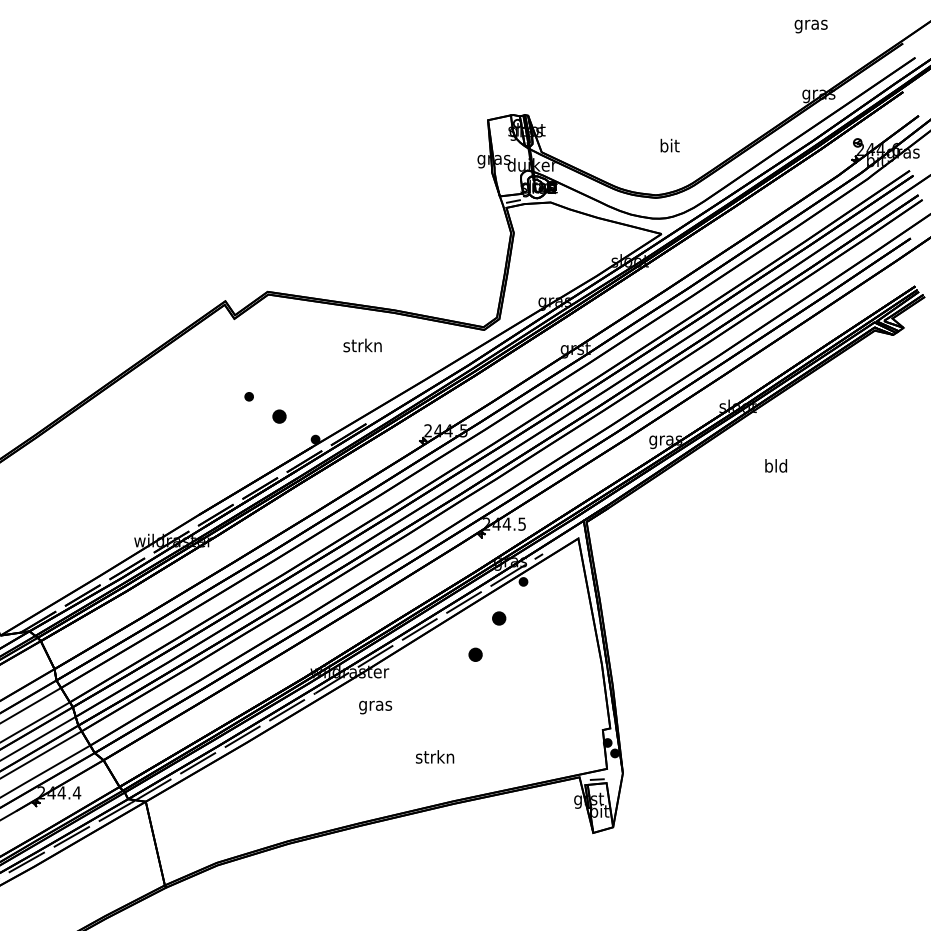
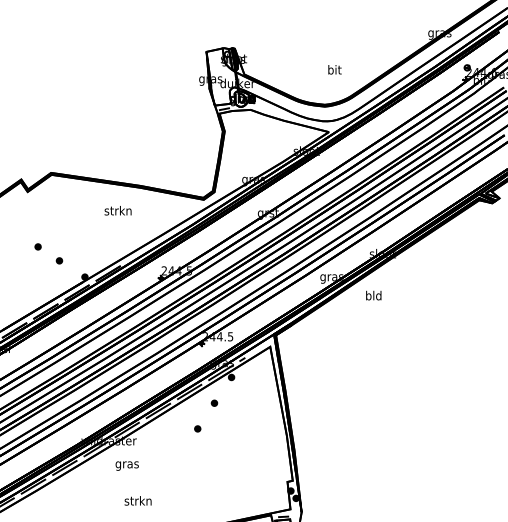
part: (279, 416) -> (59, 260), size x0.62
text: (776, 465) -> (374, 295), moved
part: (499, 618) -> (214, 403), size x0.62
part: (475, 654) -> (197, 428), size x0.62
text: (434, 756) -> (137, 500), moved

